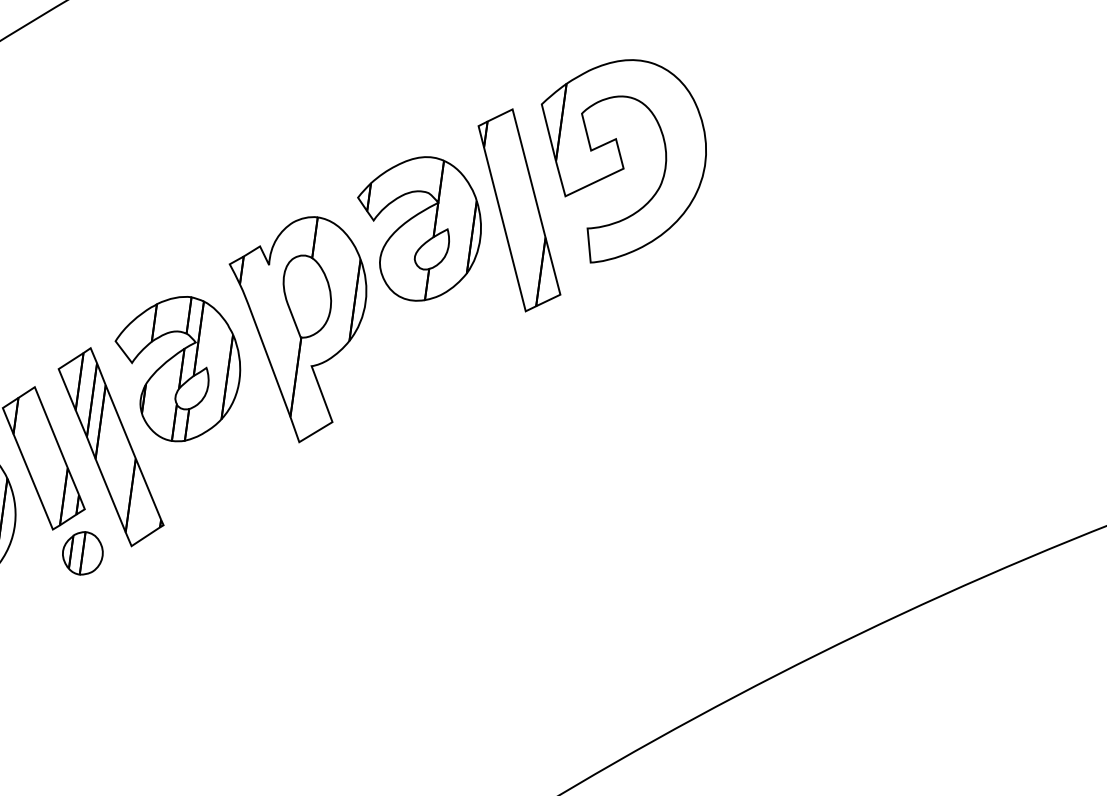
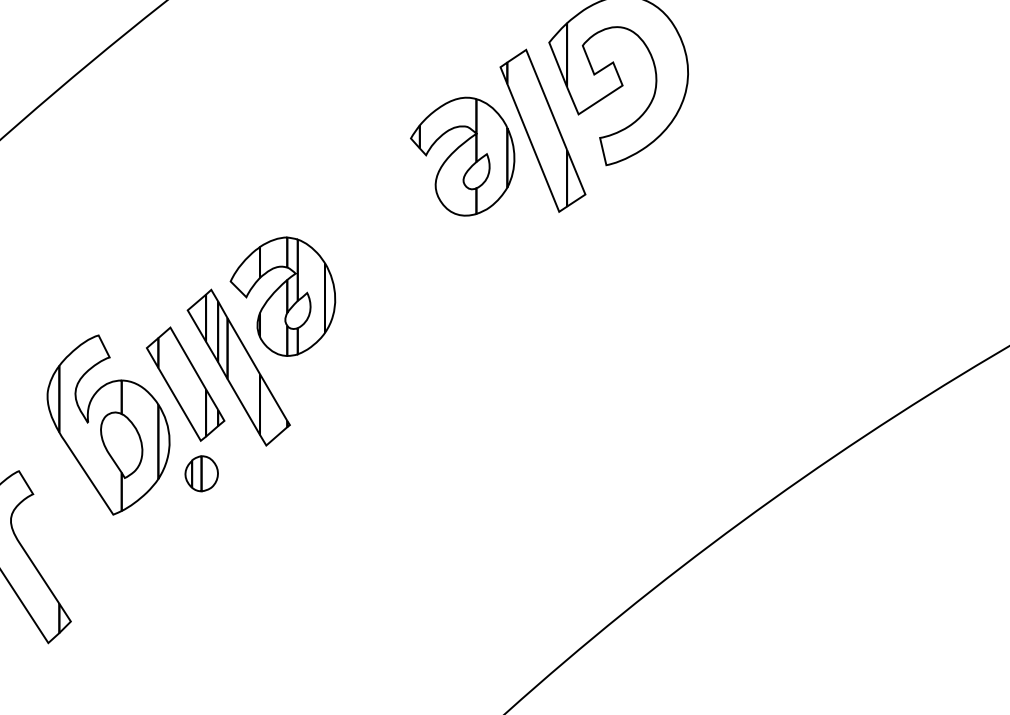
part: (291, 327) -> (371, 250), removed
part: (82, 553) -> (201, 473), moved

